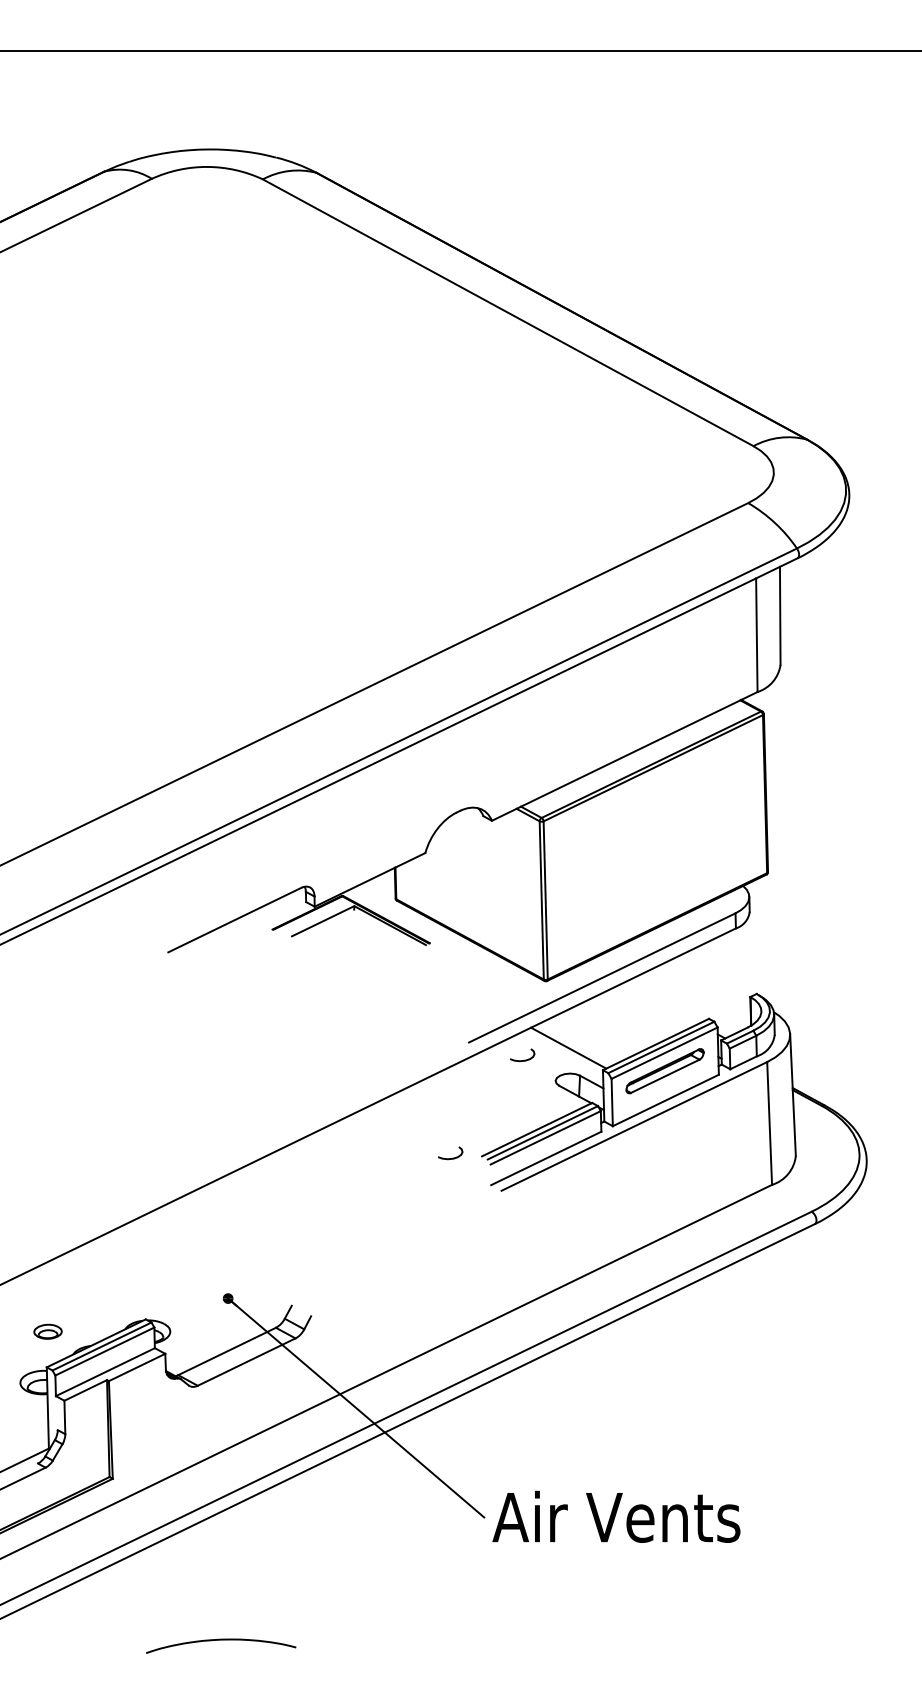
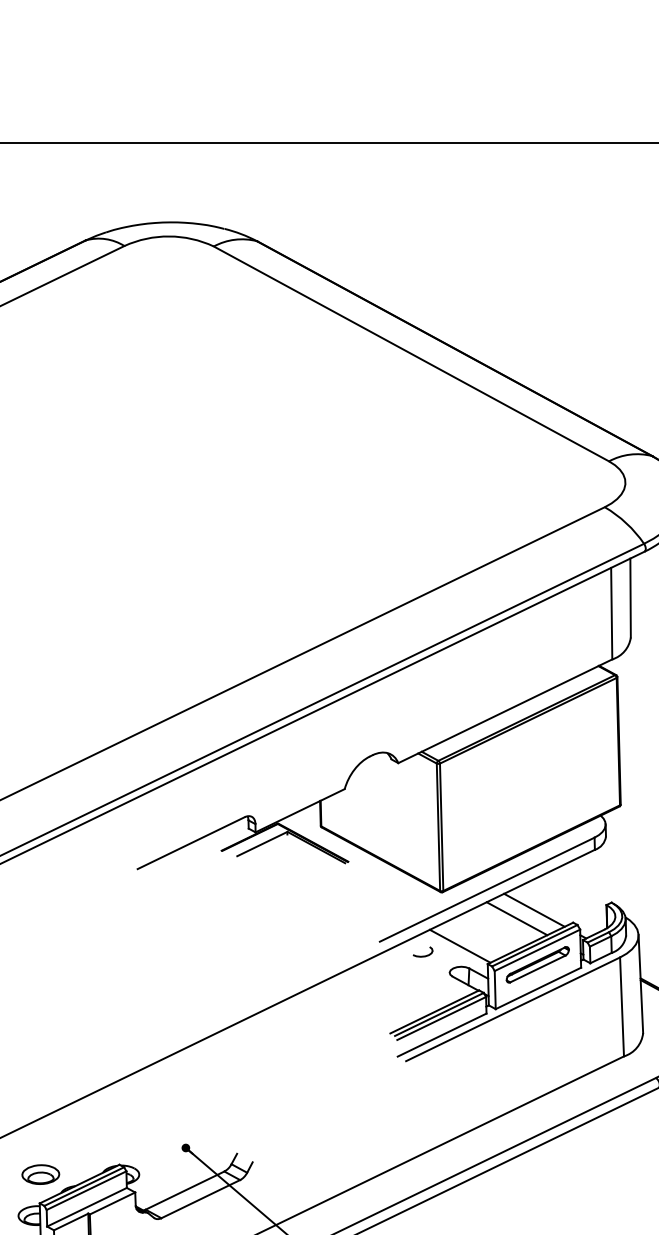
line: (660, 1003) -> (534, 910), added
line: (638, 1013) -> (516, 918), added
curve: (452, 1157) -> (366, 1034), removed
part: (47, 1331) -> (40, 1174), size x1.67

